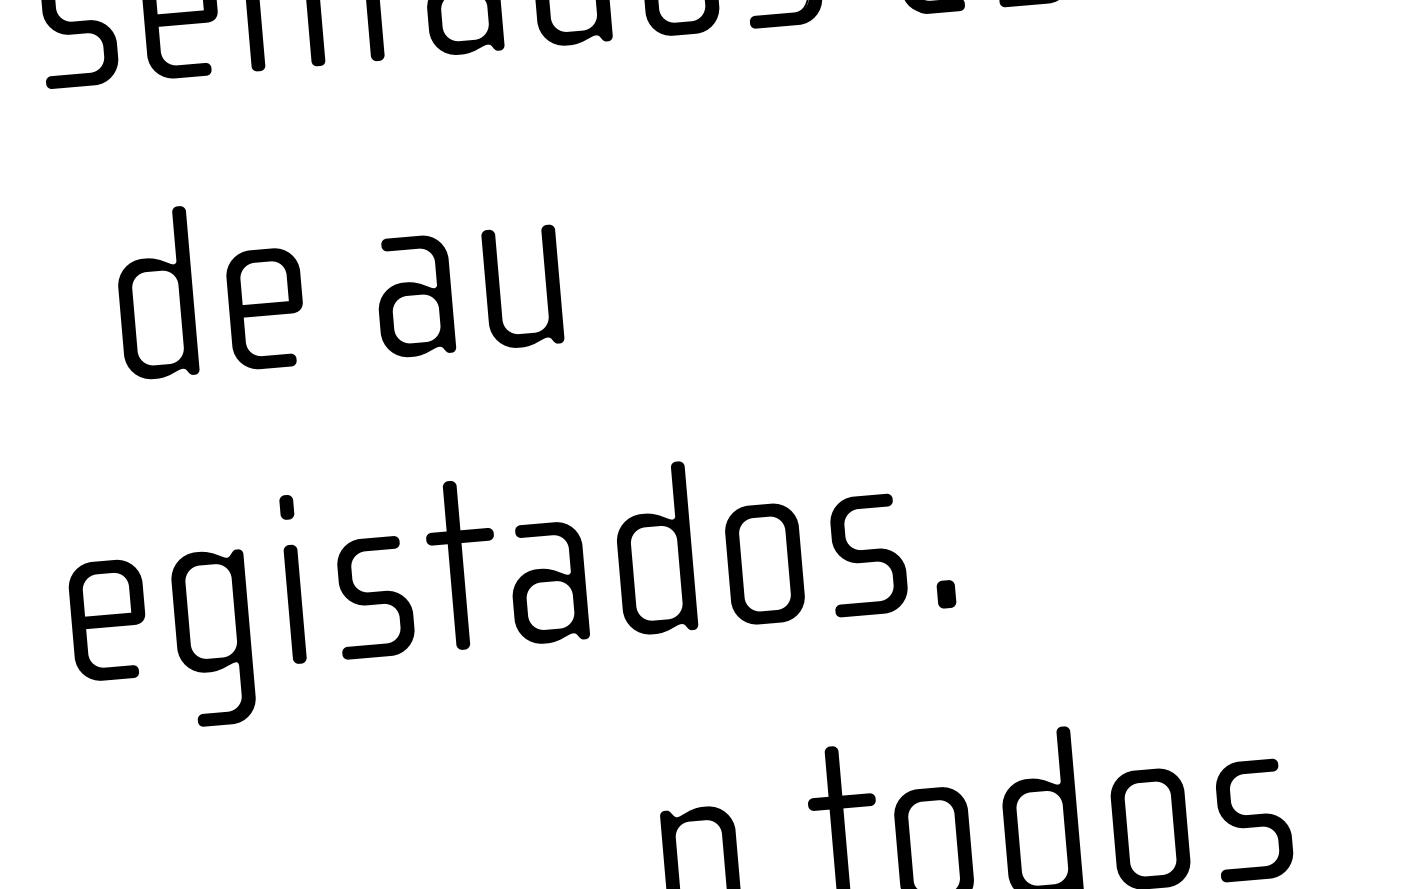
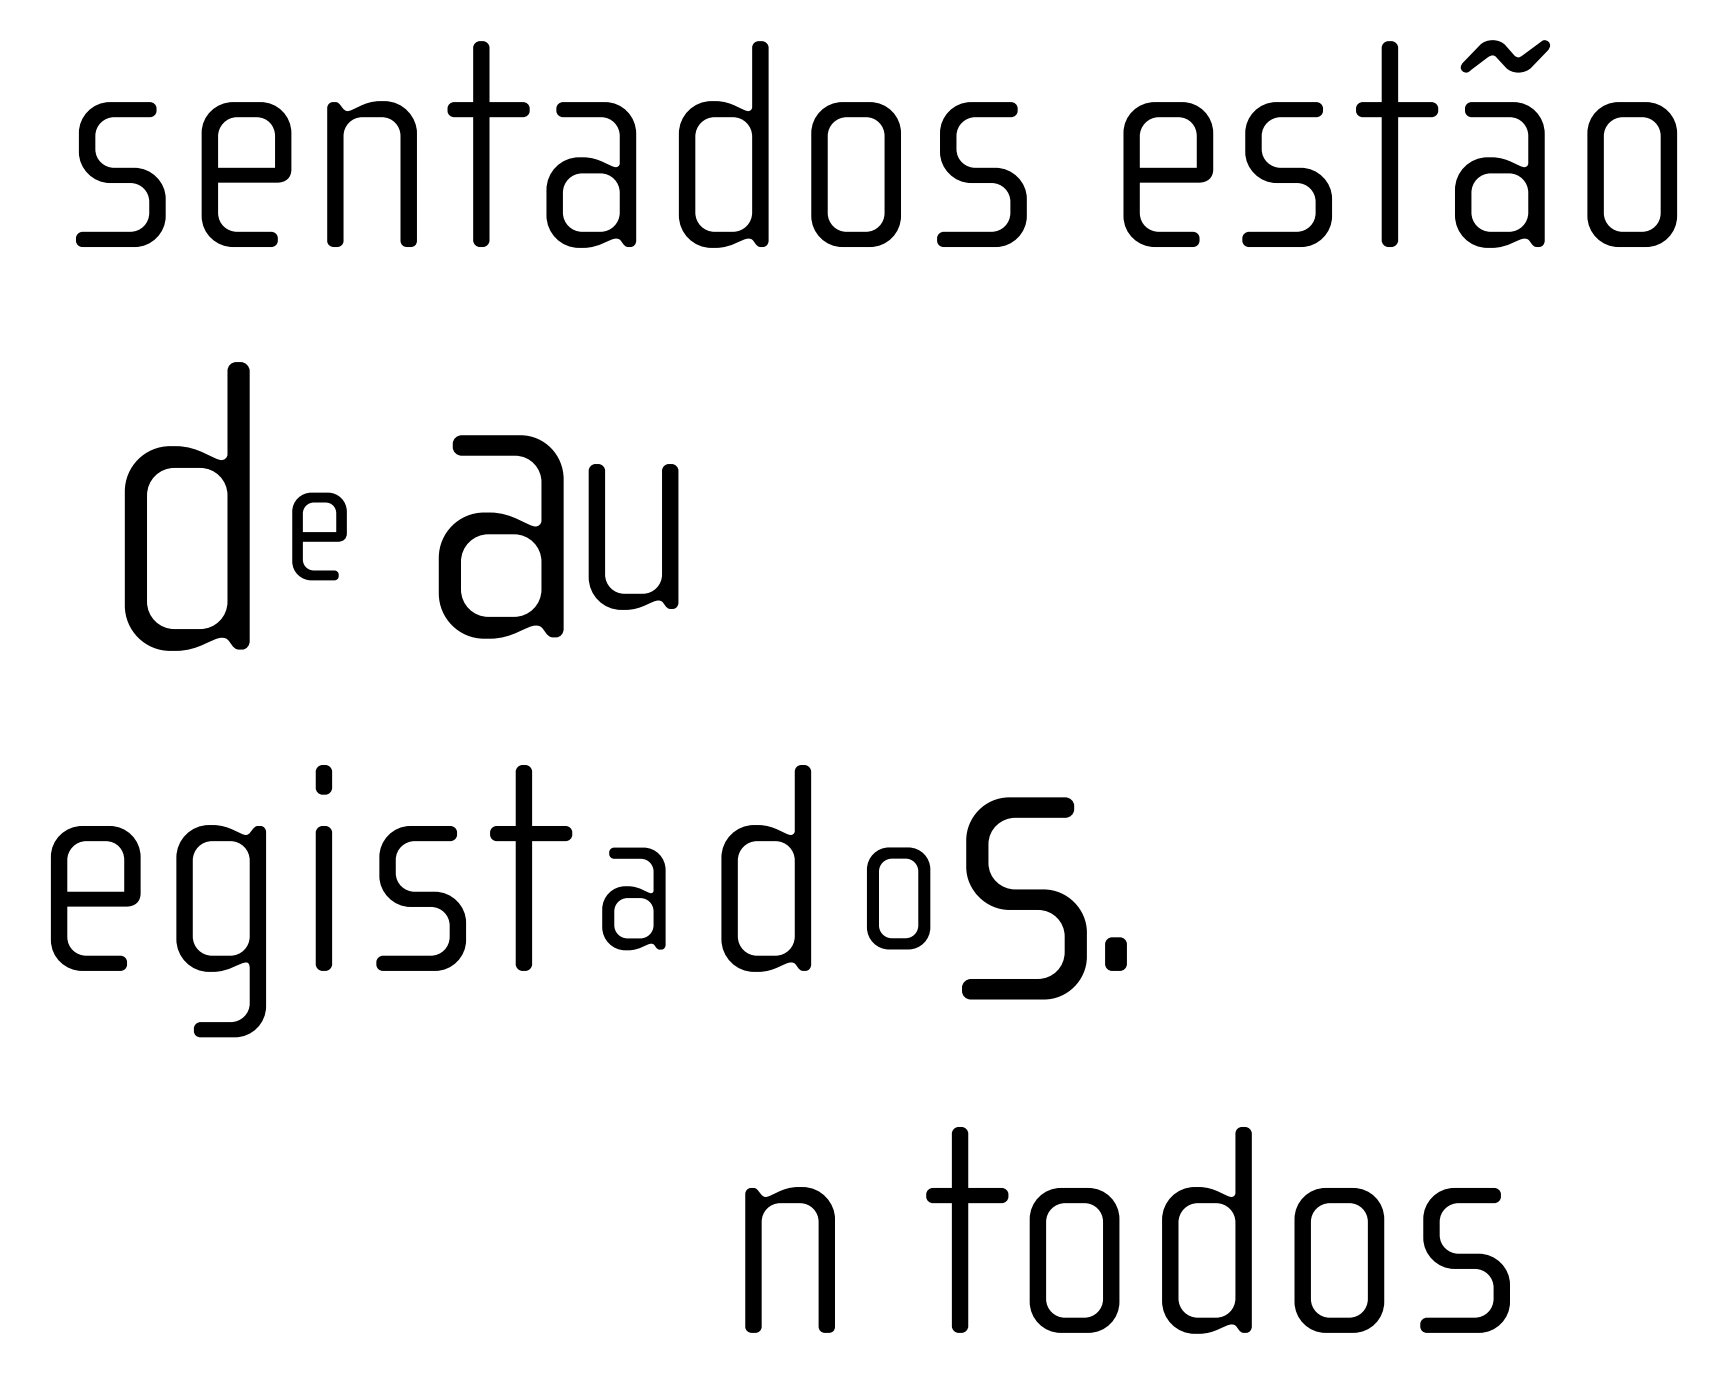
part: (155, 293) -> (186, 506), size x1.4
part: (414, 296) -> (500, 536), size x1.4
part: (266, 308) -> (319, 536), size x0.6
part: (867, 555) -> (1024, 898), size x1.4
part: (764, 564) -> (898, 898), size x0.7
part: (548, 582) -> (633, 898), size x0.7

